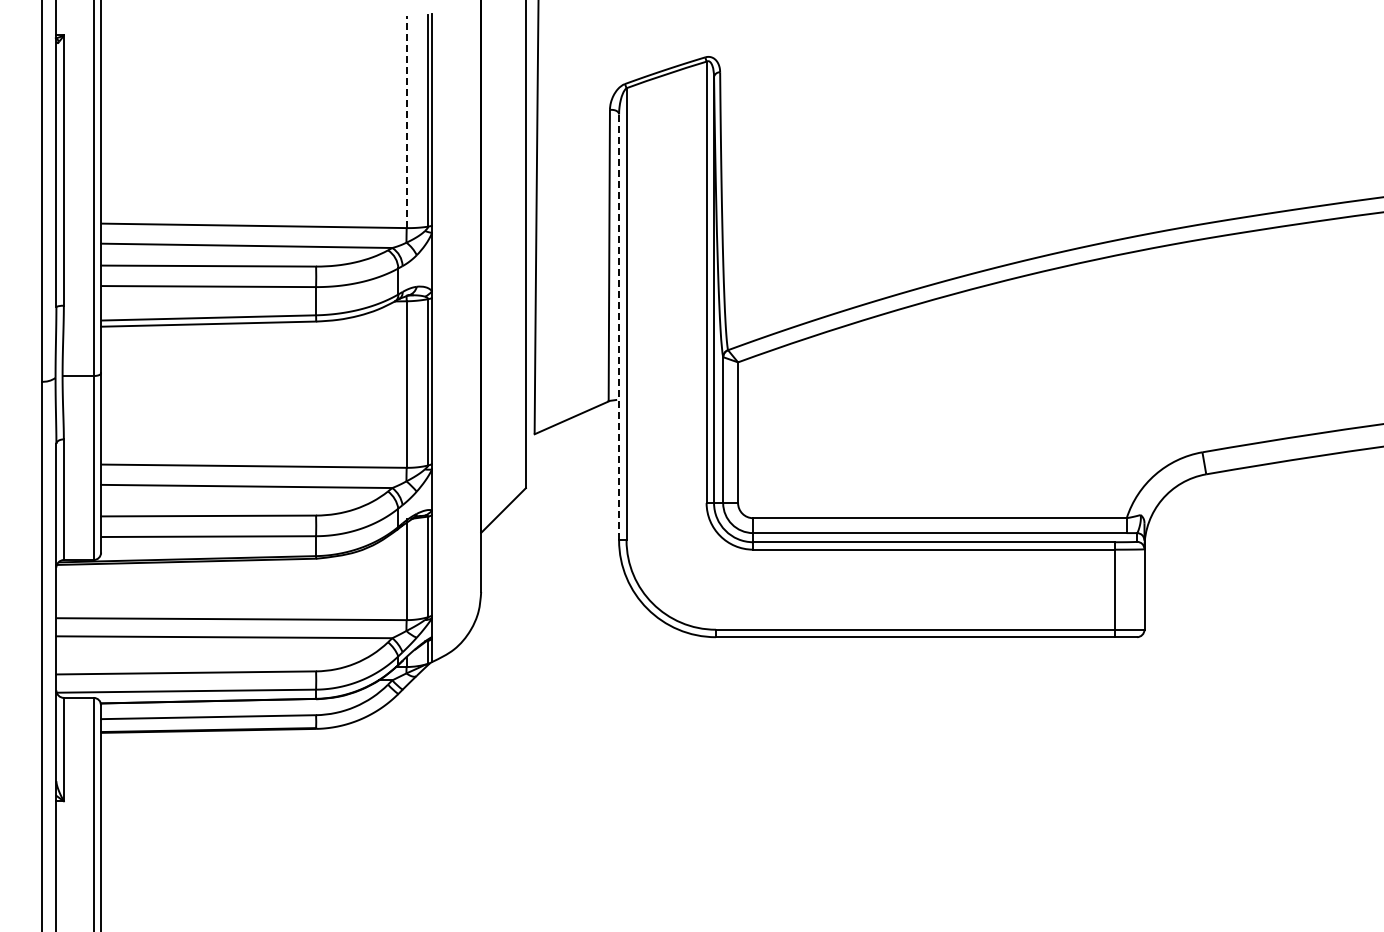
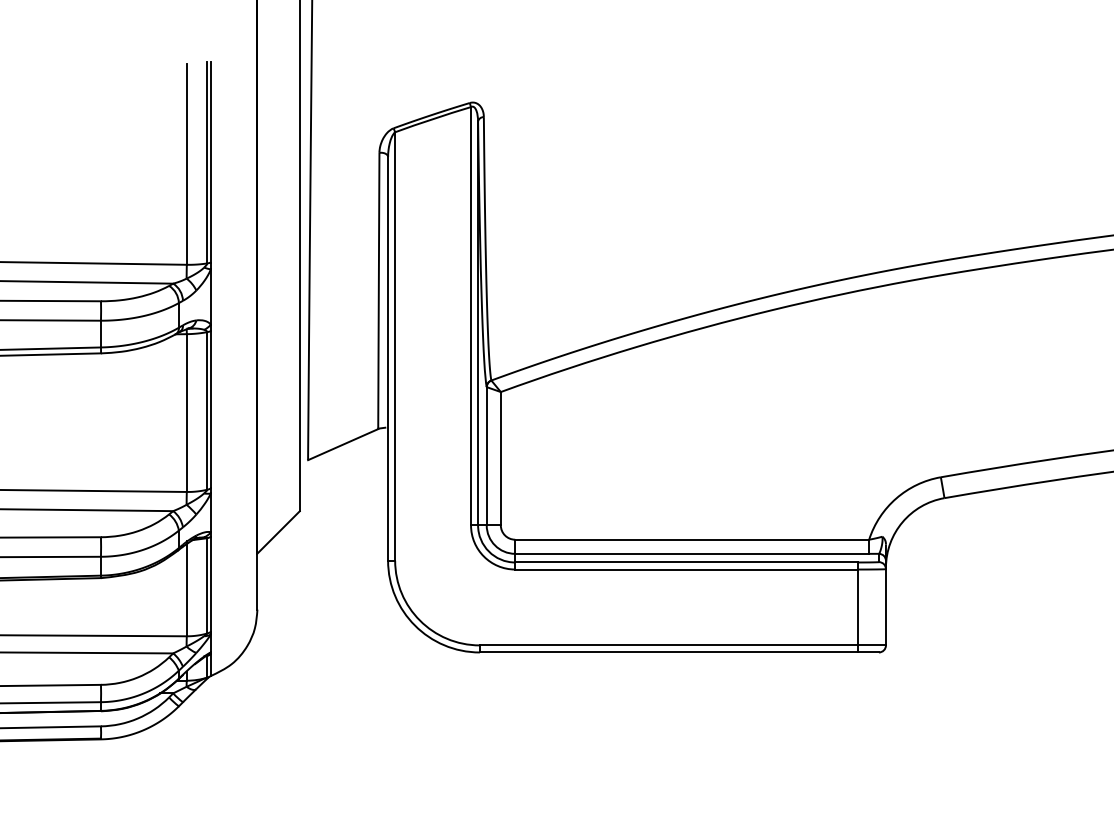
line: (406, 121) -> (186, 163), dashed -> solid
line: (619, 327) -> (388, 359), dashed -> solid

